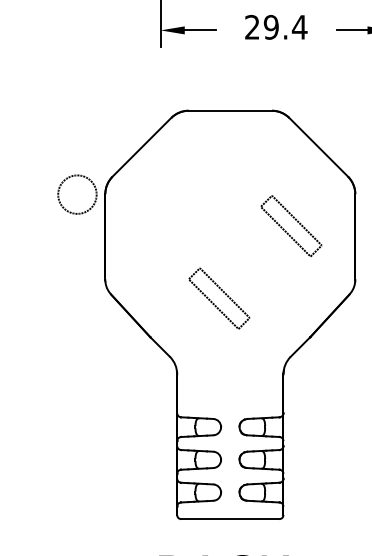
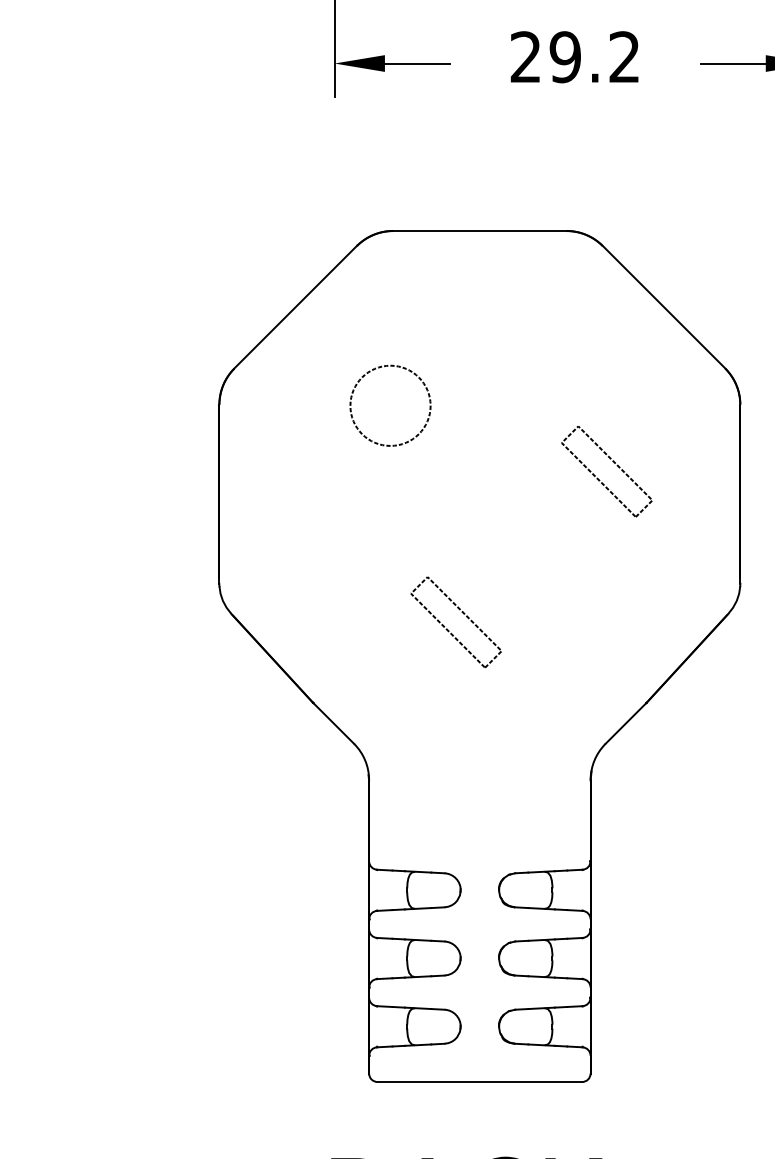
text: (299, 26) -> (624, 55), 29.4 -> 29.2
circle: (77, 194) -> (390, 405), moved
part: (291, 226) -> (607, 472), size x0.71
part: (218, 298) -> (455, 622), size x0.71

